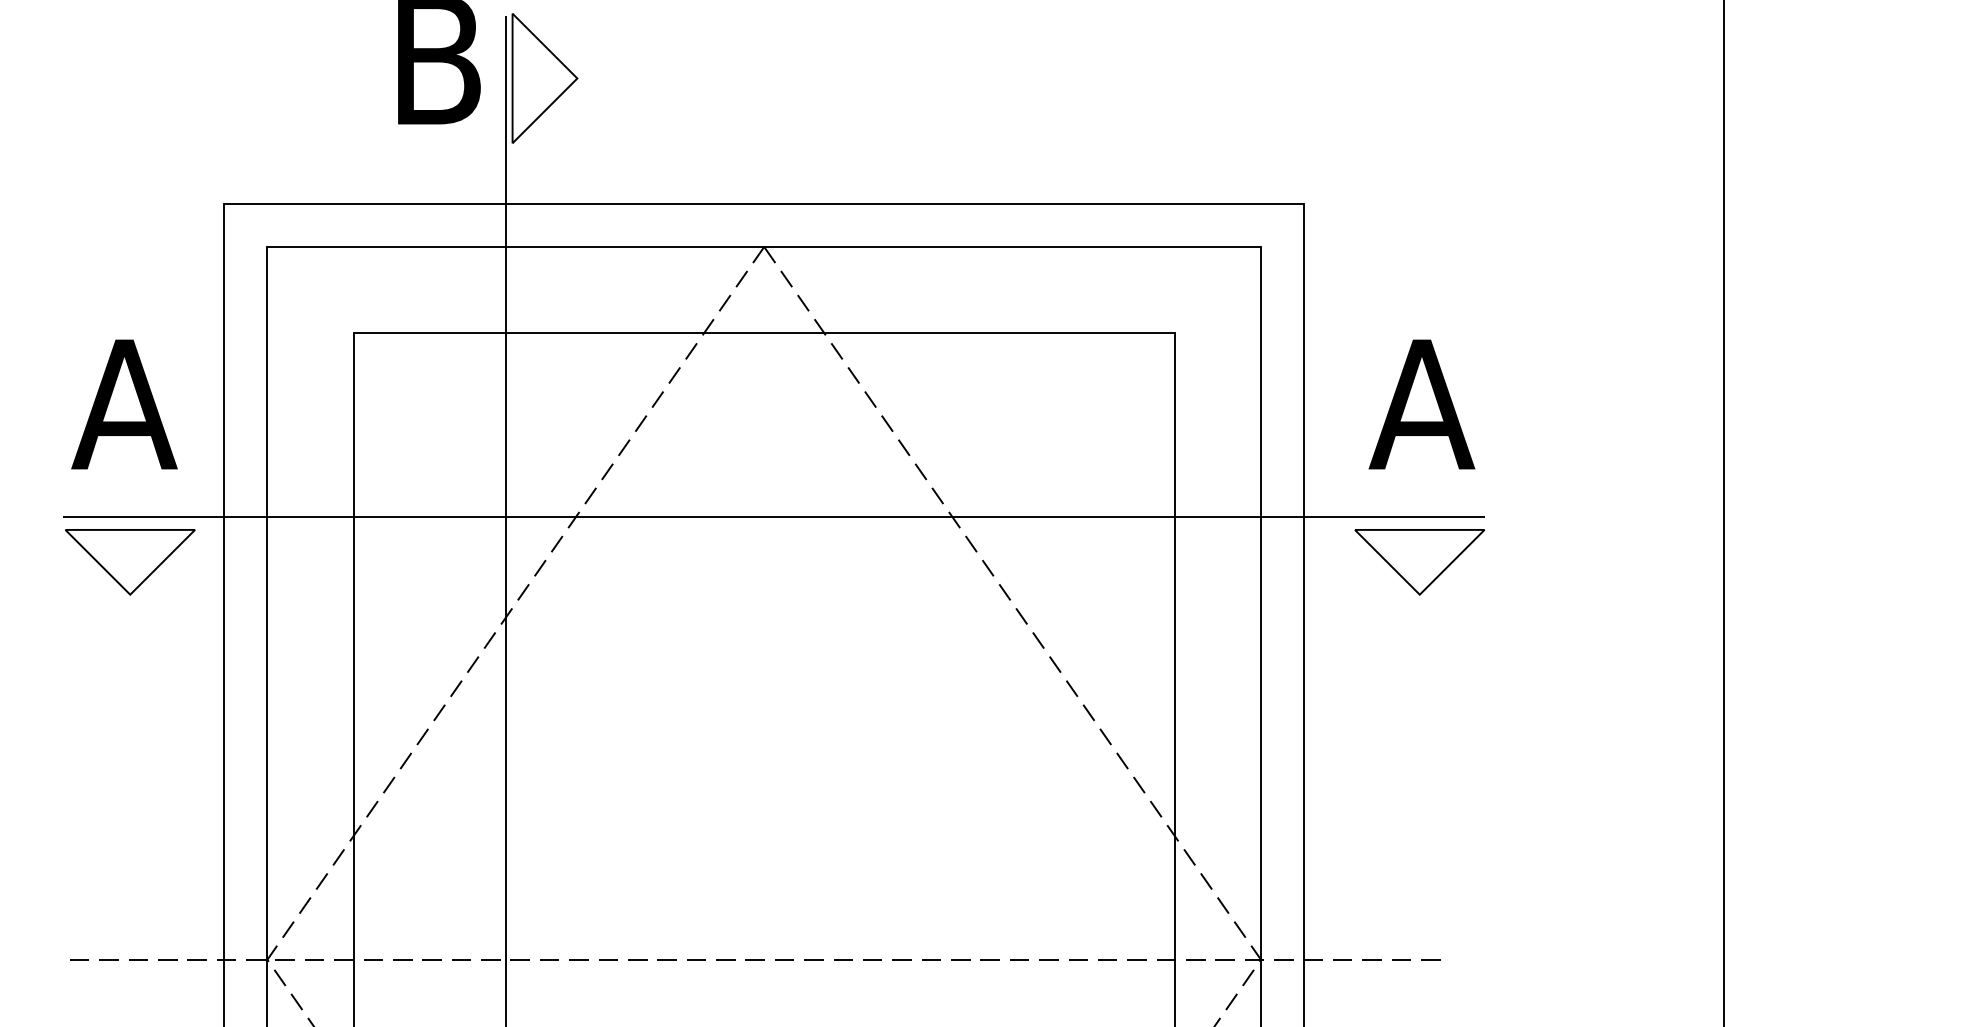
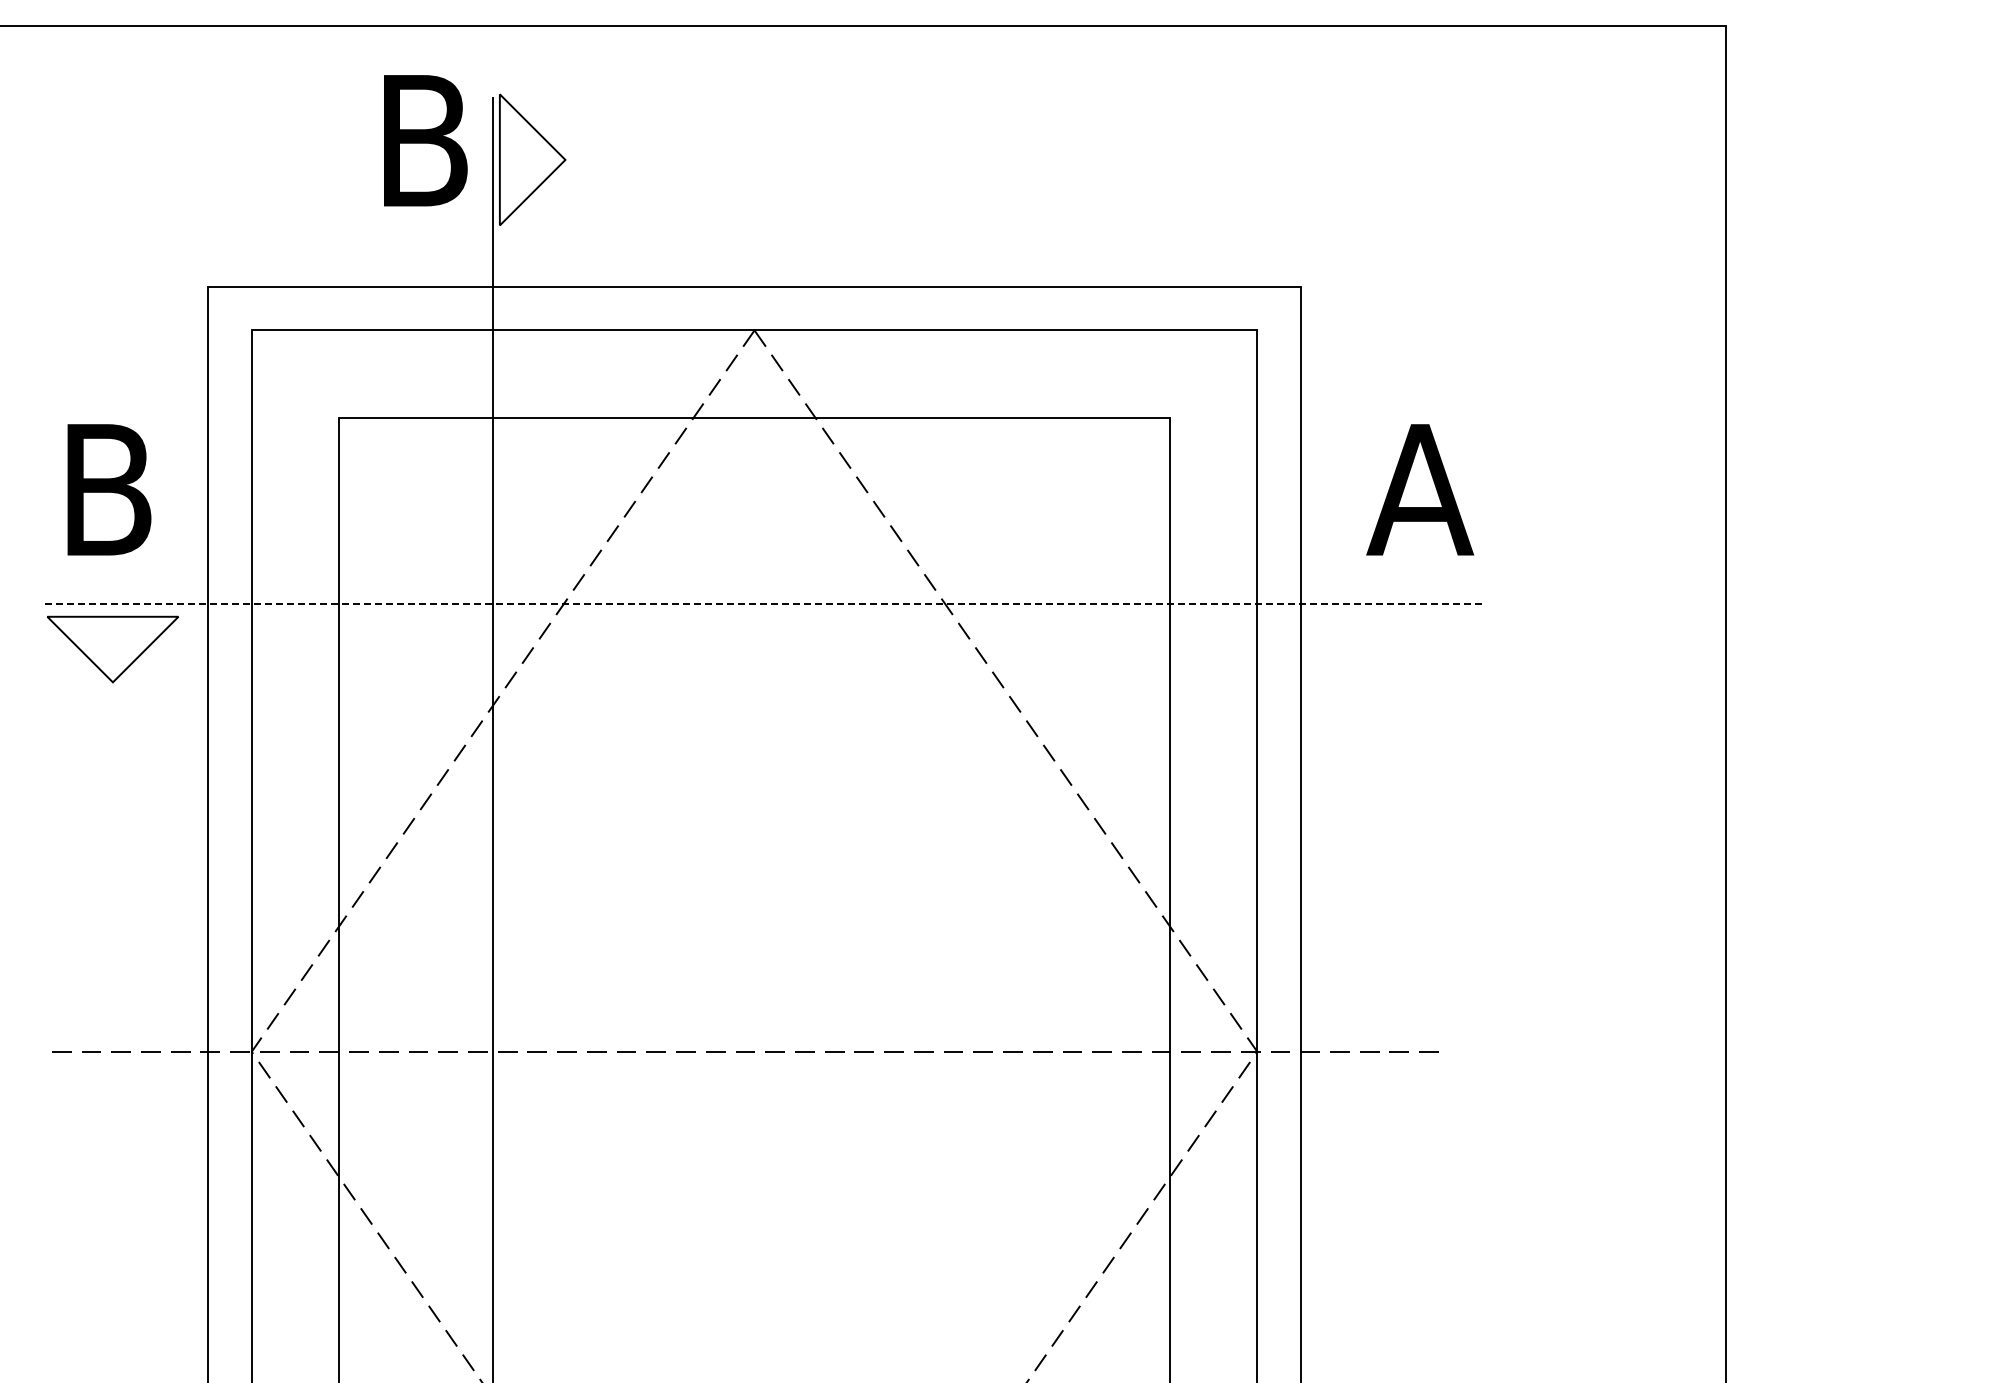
text: (124, 404) -> (107, 489), A -> B
line: (774, 516) -> (764, 603), solid -> dashed
part: (1419, 562) -> (1417, 649), removed

